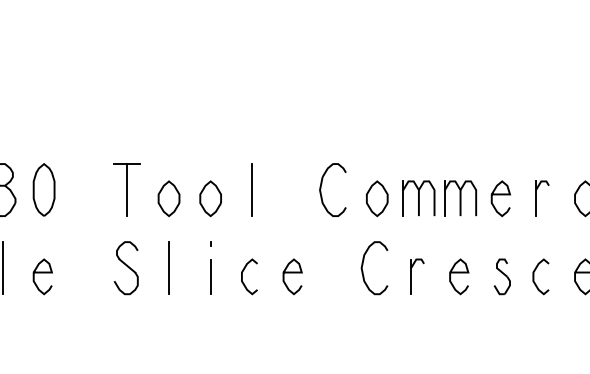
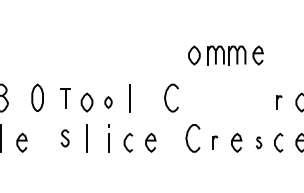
part: (43, 188) -> (37, 97), moved
part: (127, 190) -> (65, 98), size x0.7
part: (210, 198) -> (108, 102), size x0.6
part: (437, 198) -> (225, 55), moved
part: (542, 198) -> (279, 102), size x0.7
part: (125, 268) -> (64, 138), size x0.6
part: (418, 276) -> (215, 142), size x0.7
part: (501, 276) -> (258, 142), size x0.6

